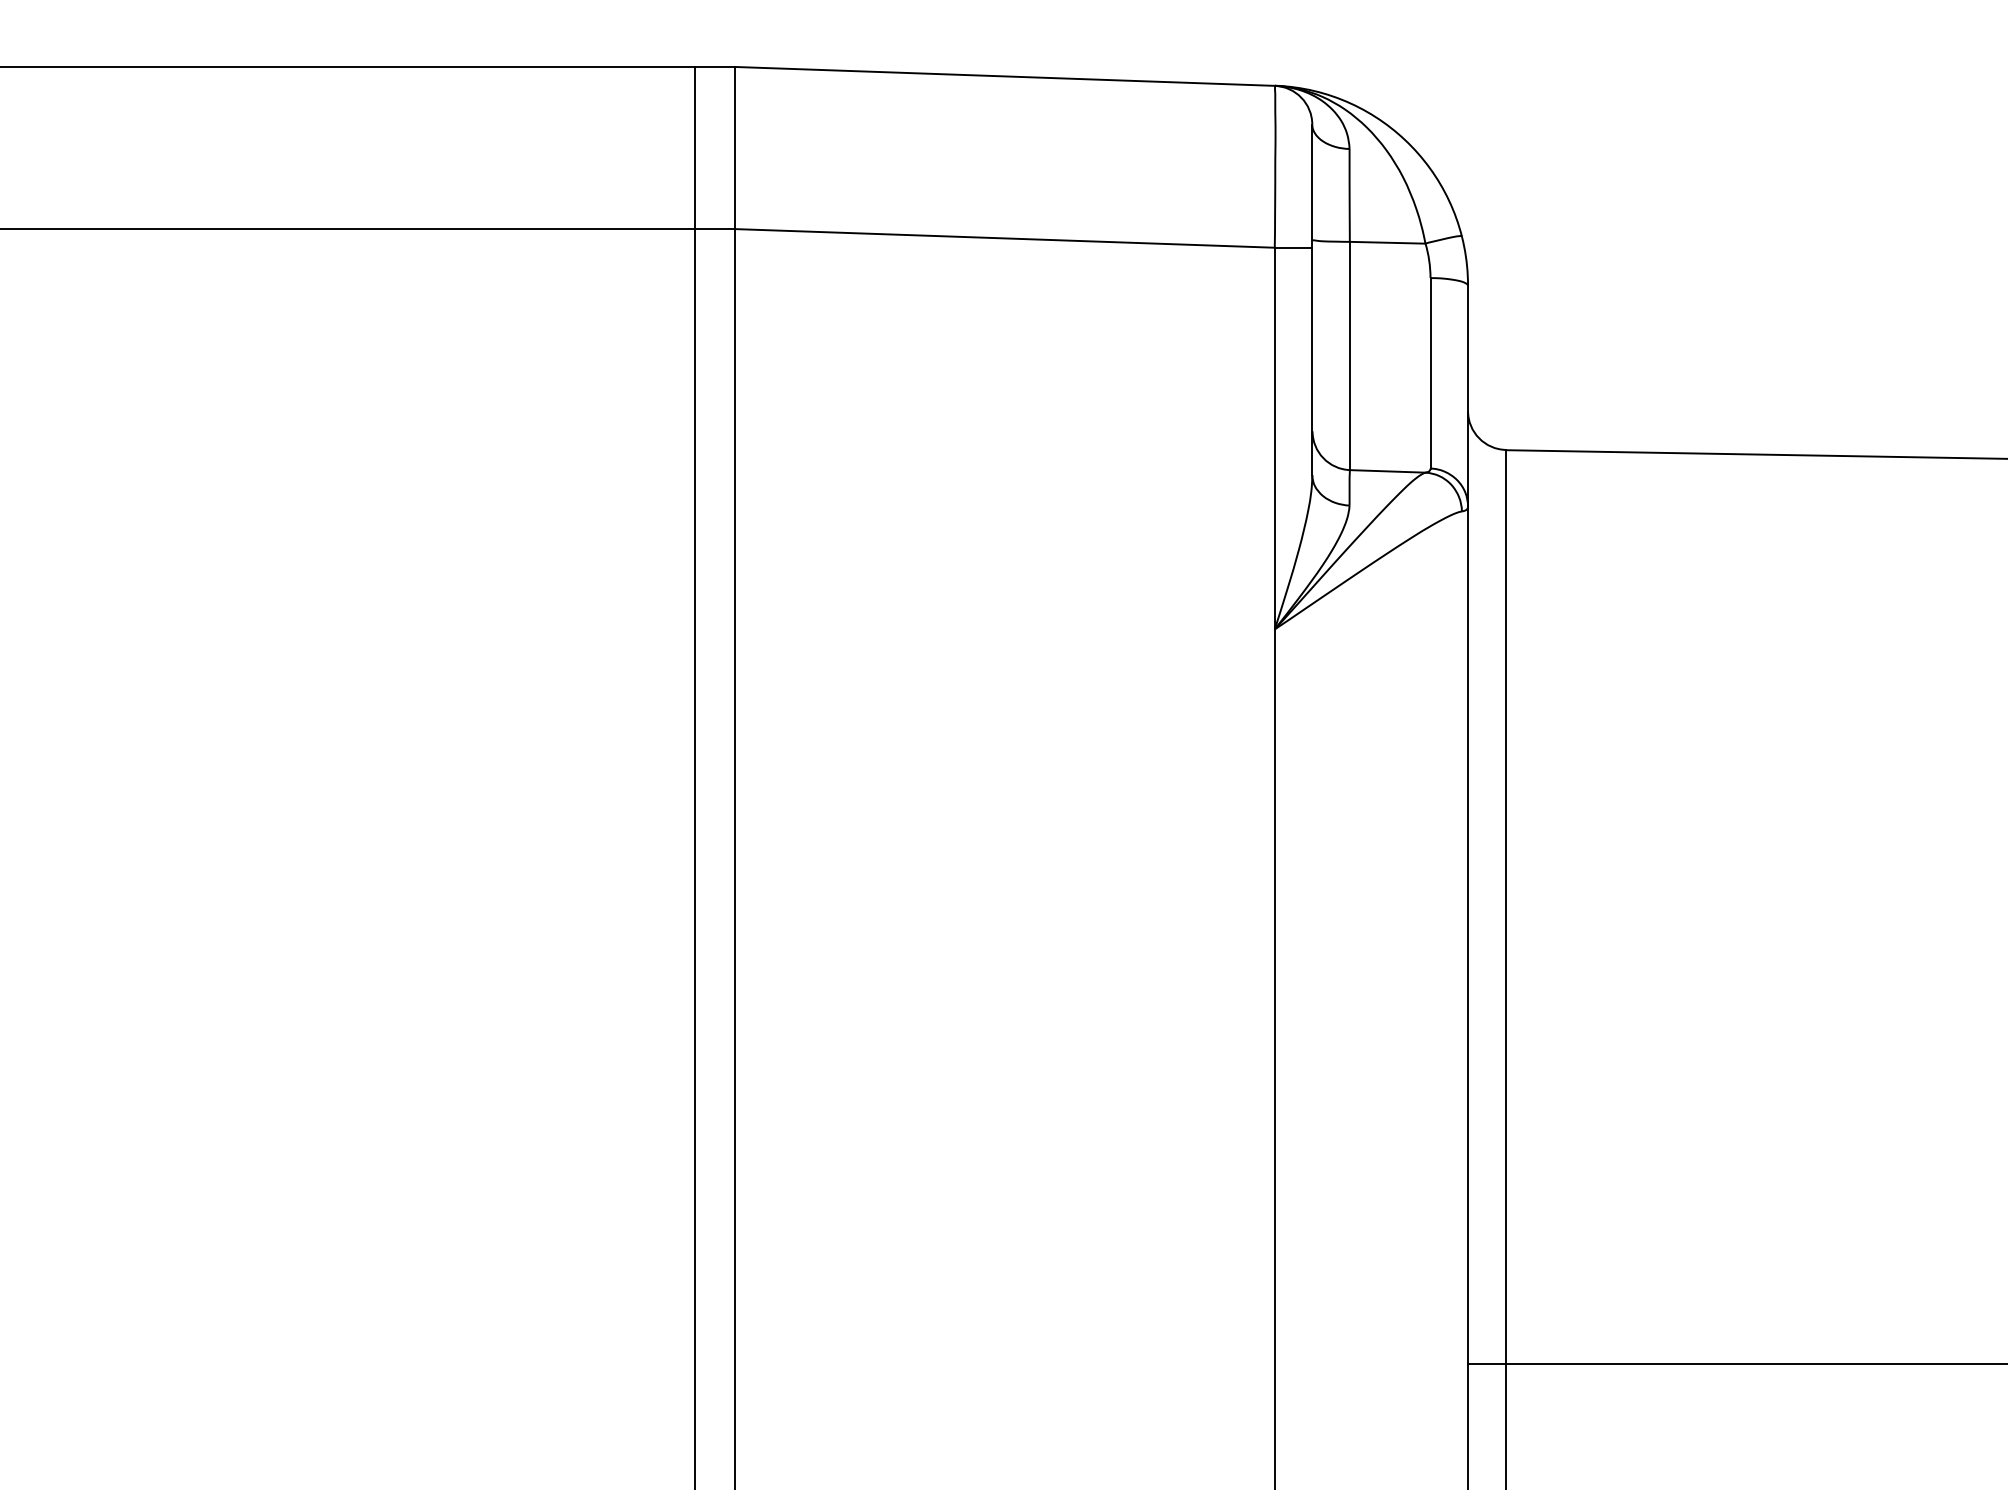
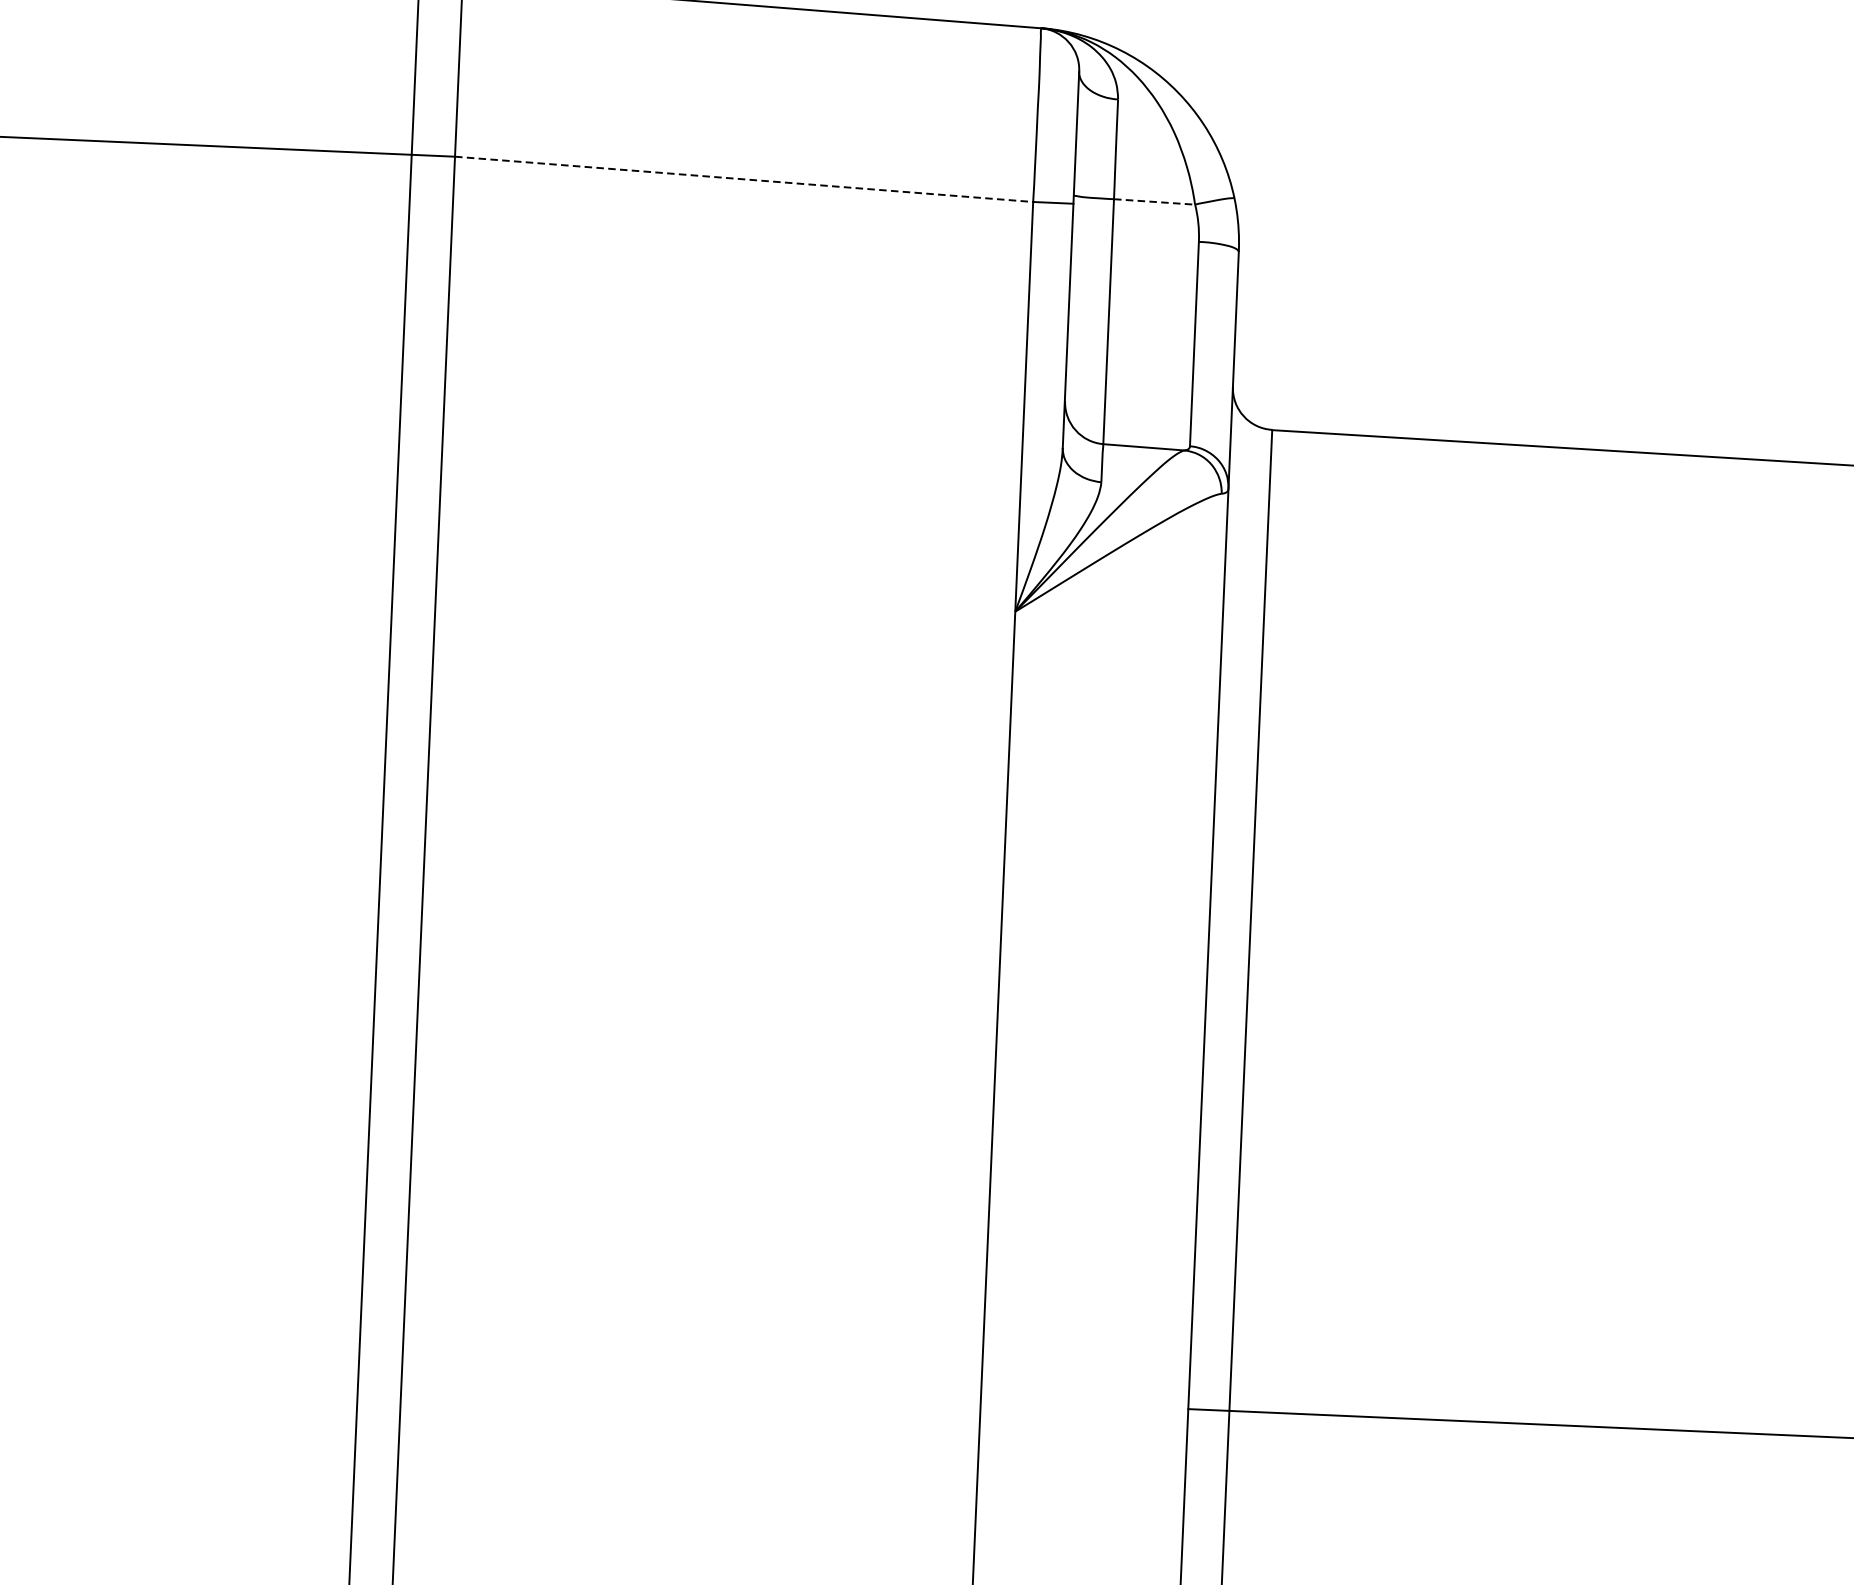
line: (1005, 238) -> (744, 179), solid -> dashed
line: (1387, 242) -> (1154, 201), solid -> dashed

